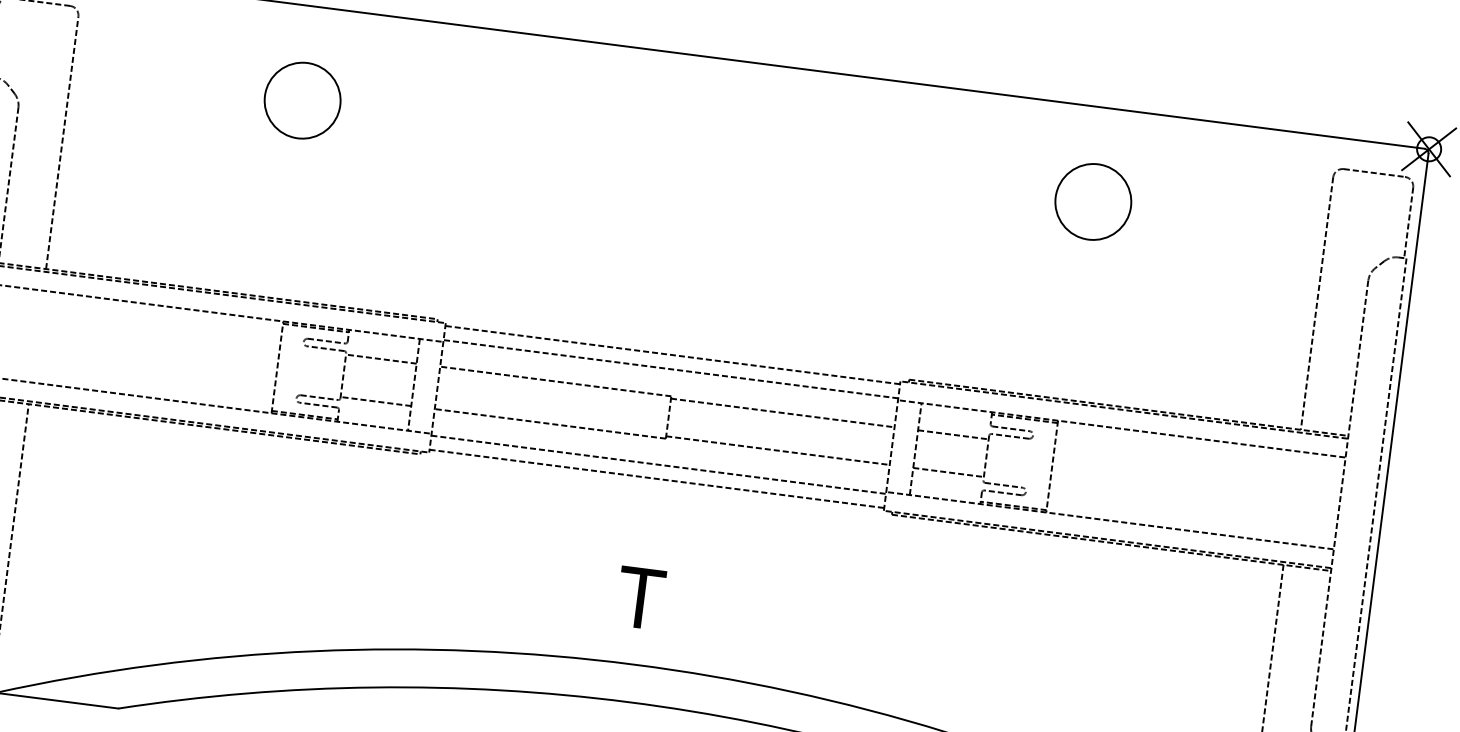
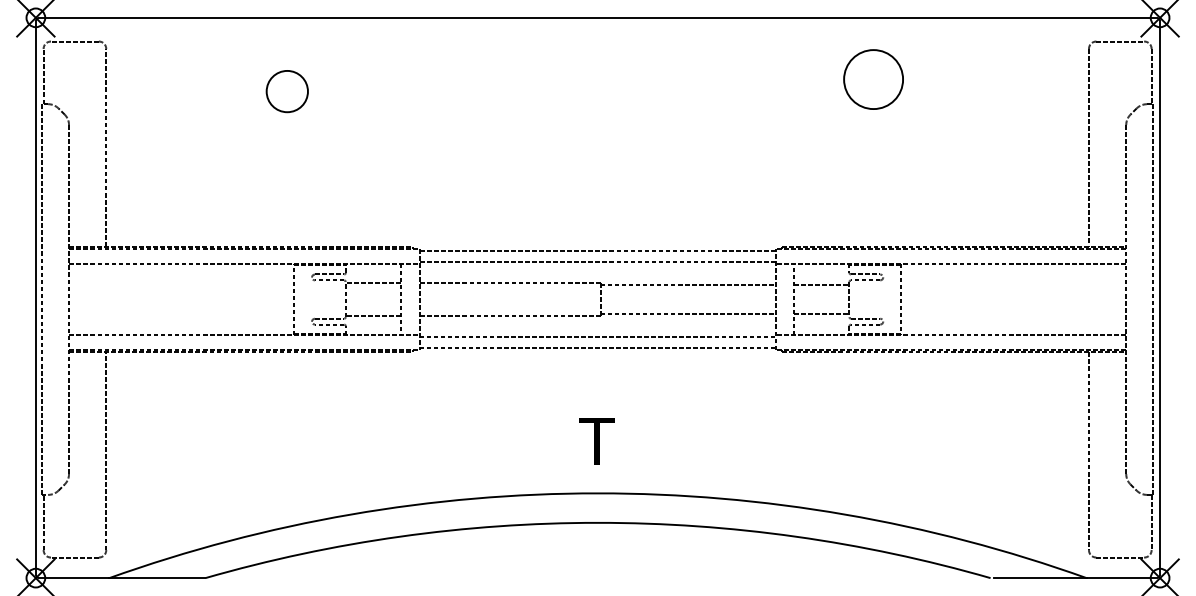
circle: (301, 100) -> (286, 91), size x0.7
circle: (1093, 201) -> (873, 79), moved

